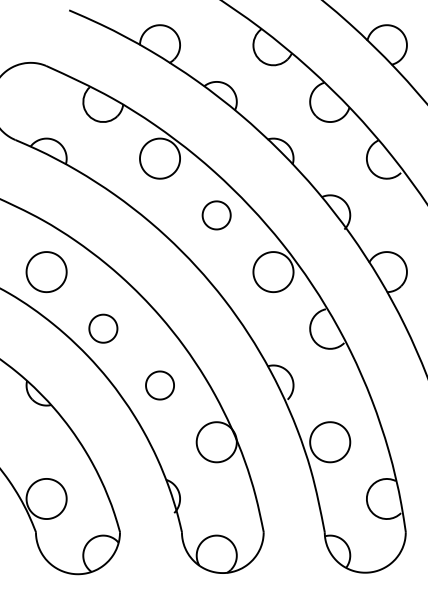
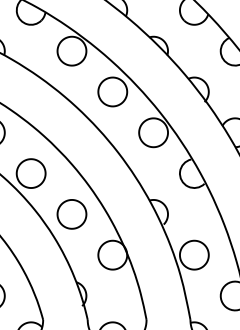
part: (216, 215) -> (112, 92), size x1.43
part: (103, 328) -> (31, 173), size x1.43
part: (159, 385) -> (71, 214), size x1.43

